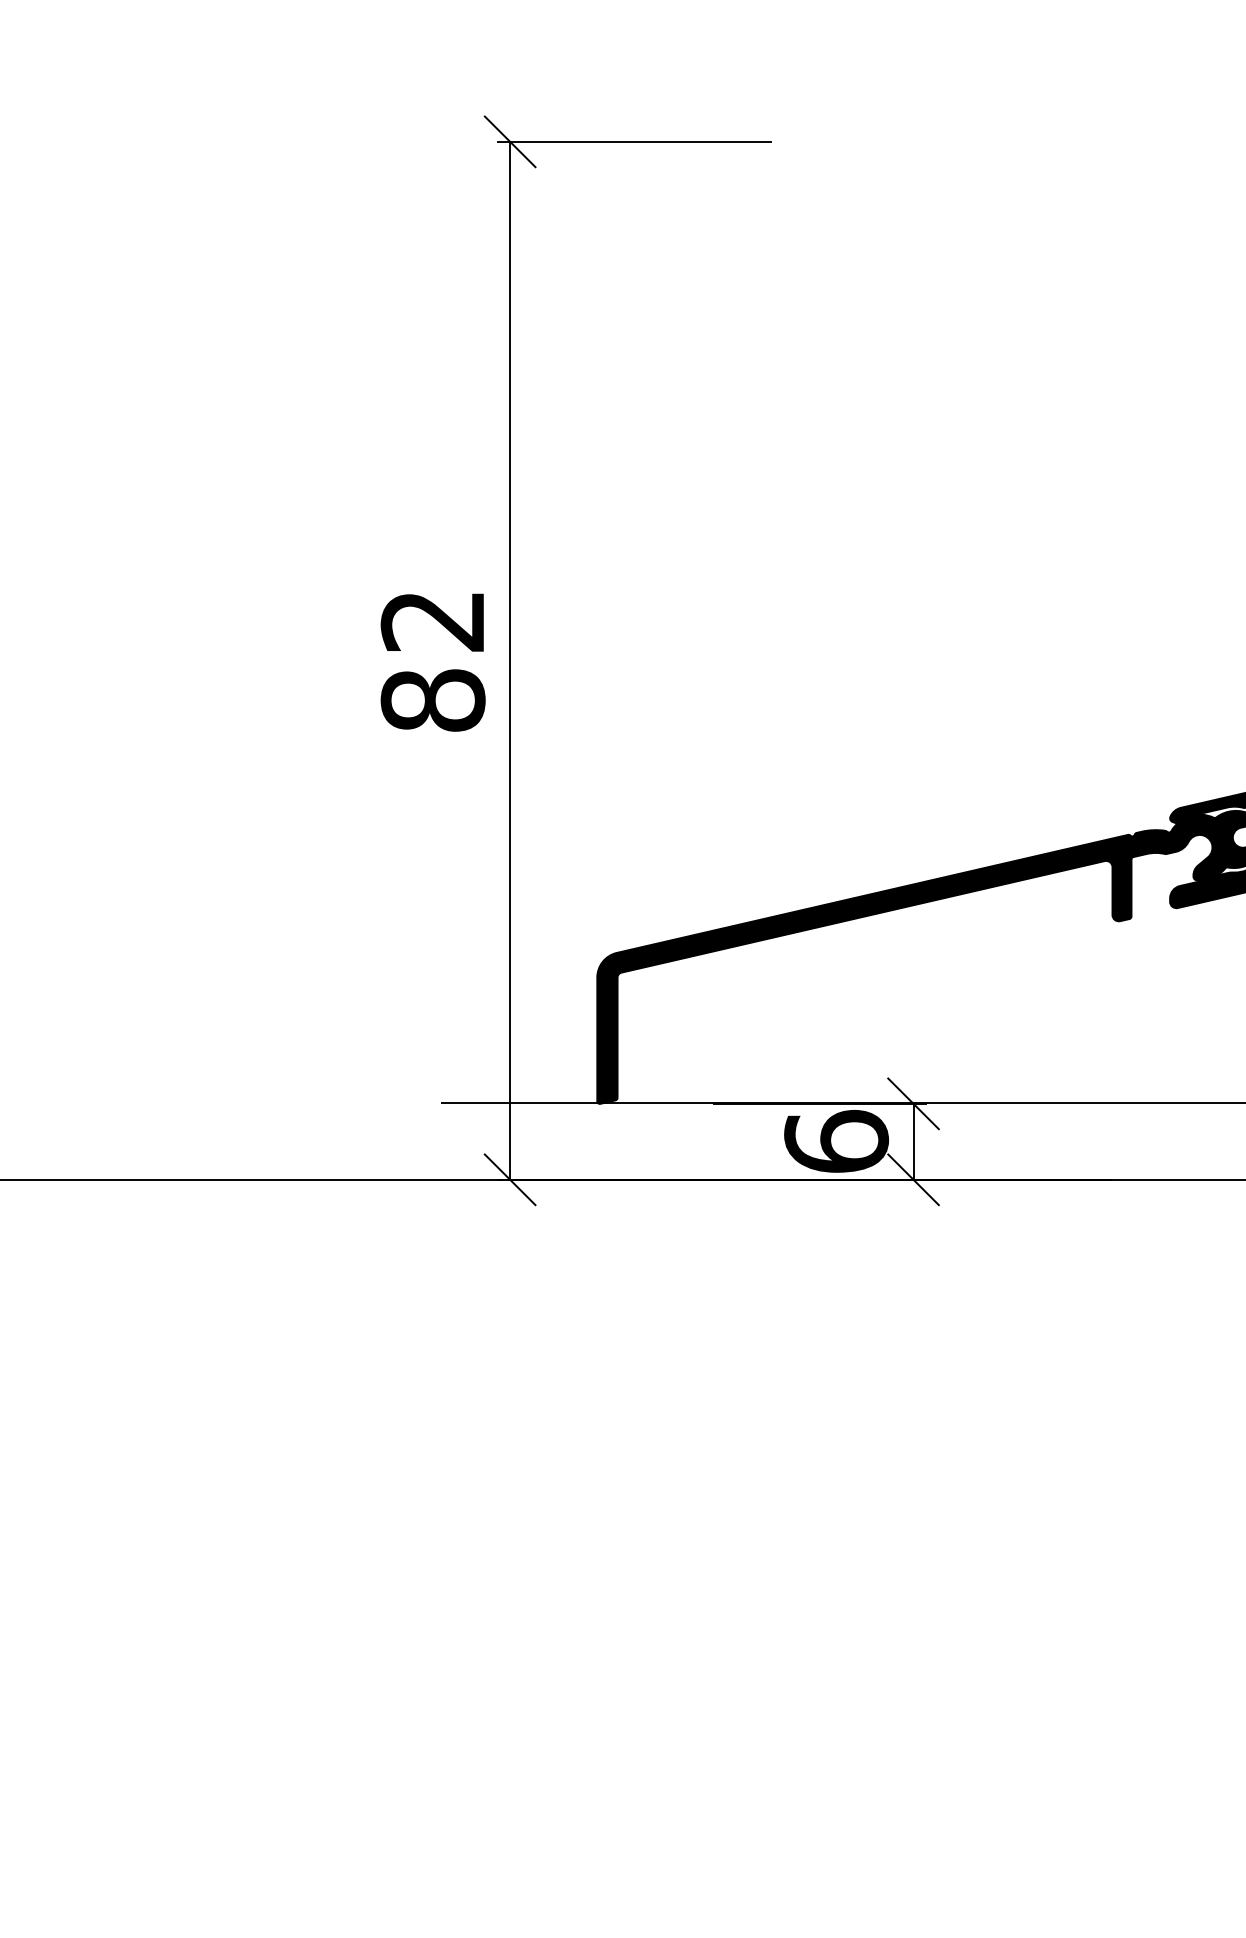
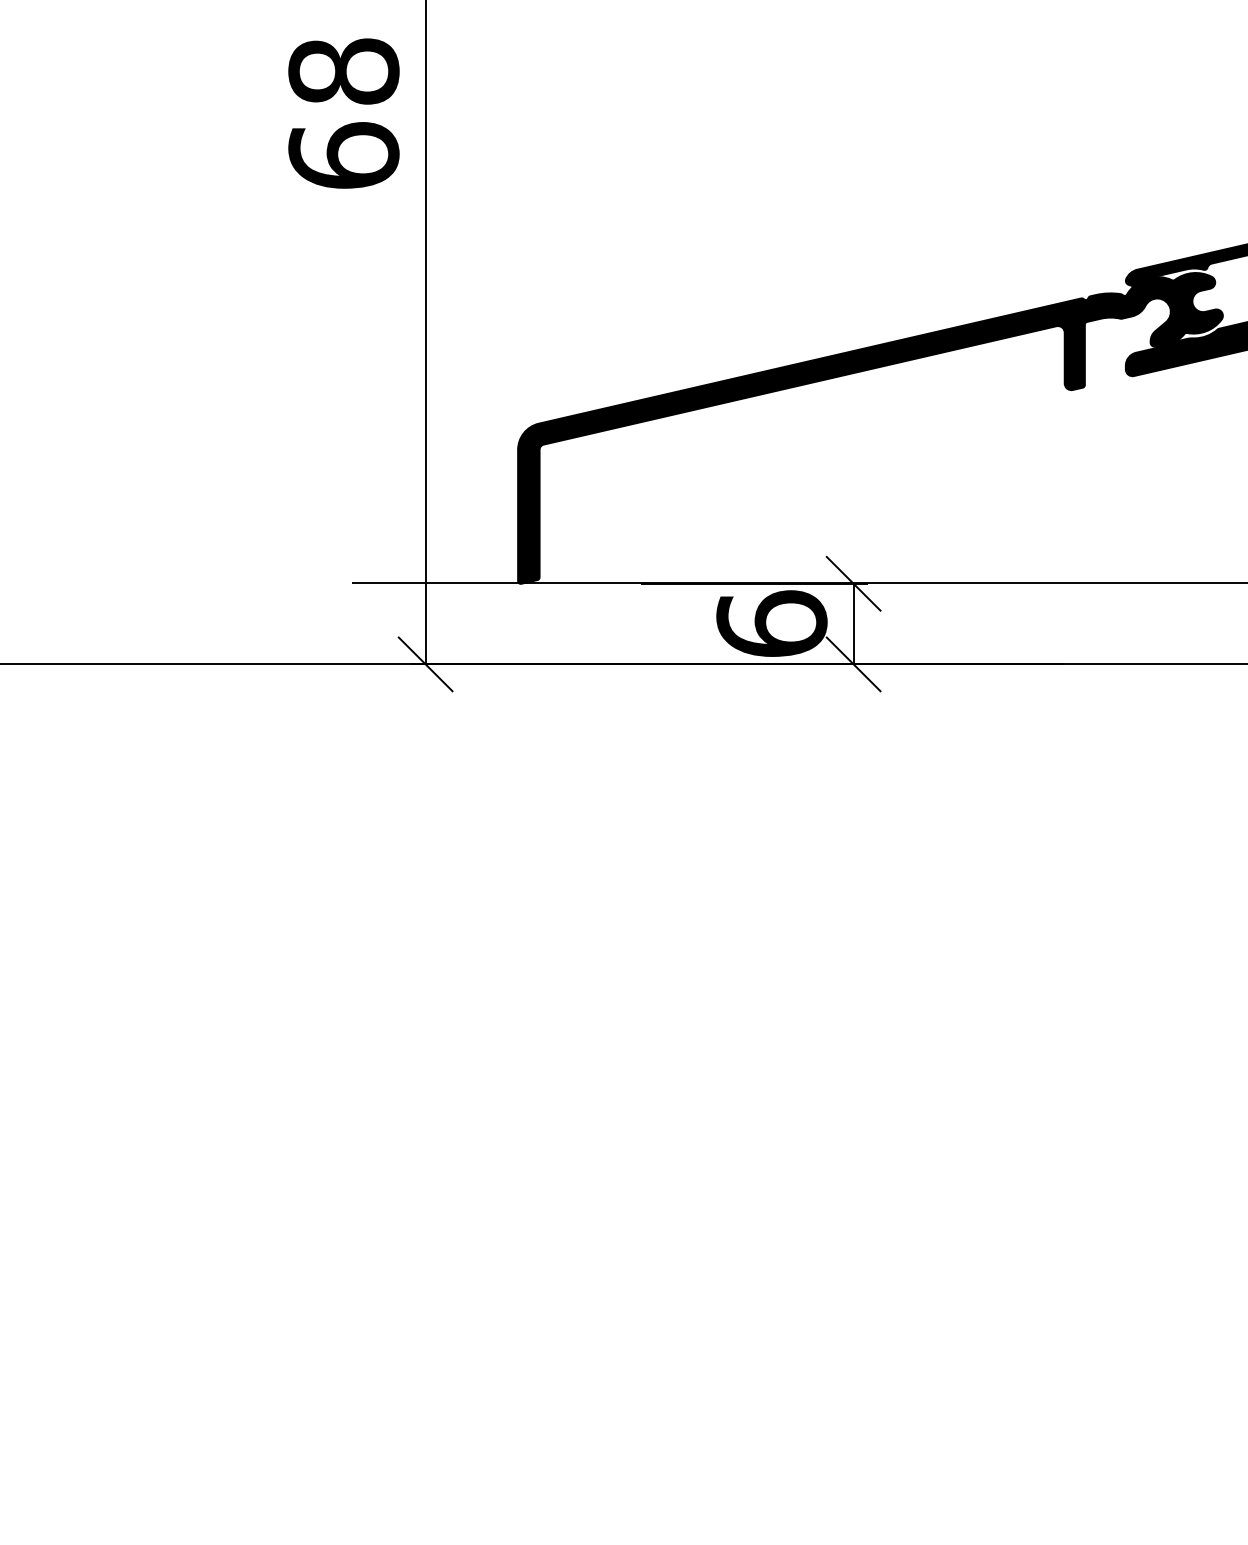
text: (432, 660) -> (343, 113), 82 -> 68

